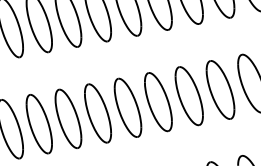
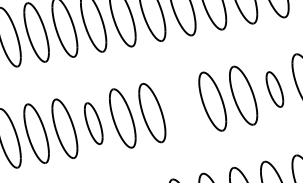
part: (220, 89) -> (274, 89), size x0.6
part: (128, 107) -> (182, 107), removed
part: (39, 123) -> (93, 123), size x0.7

